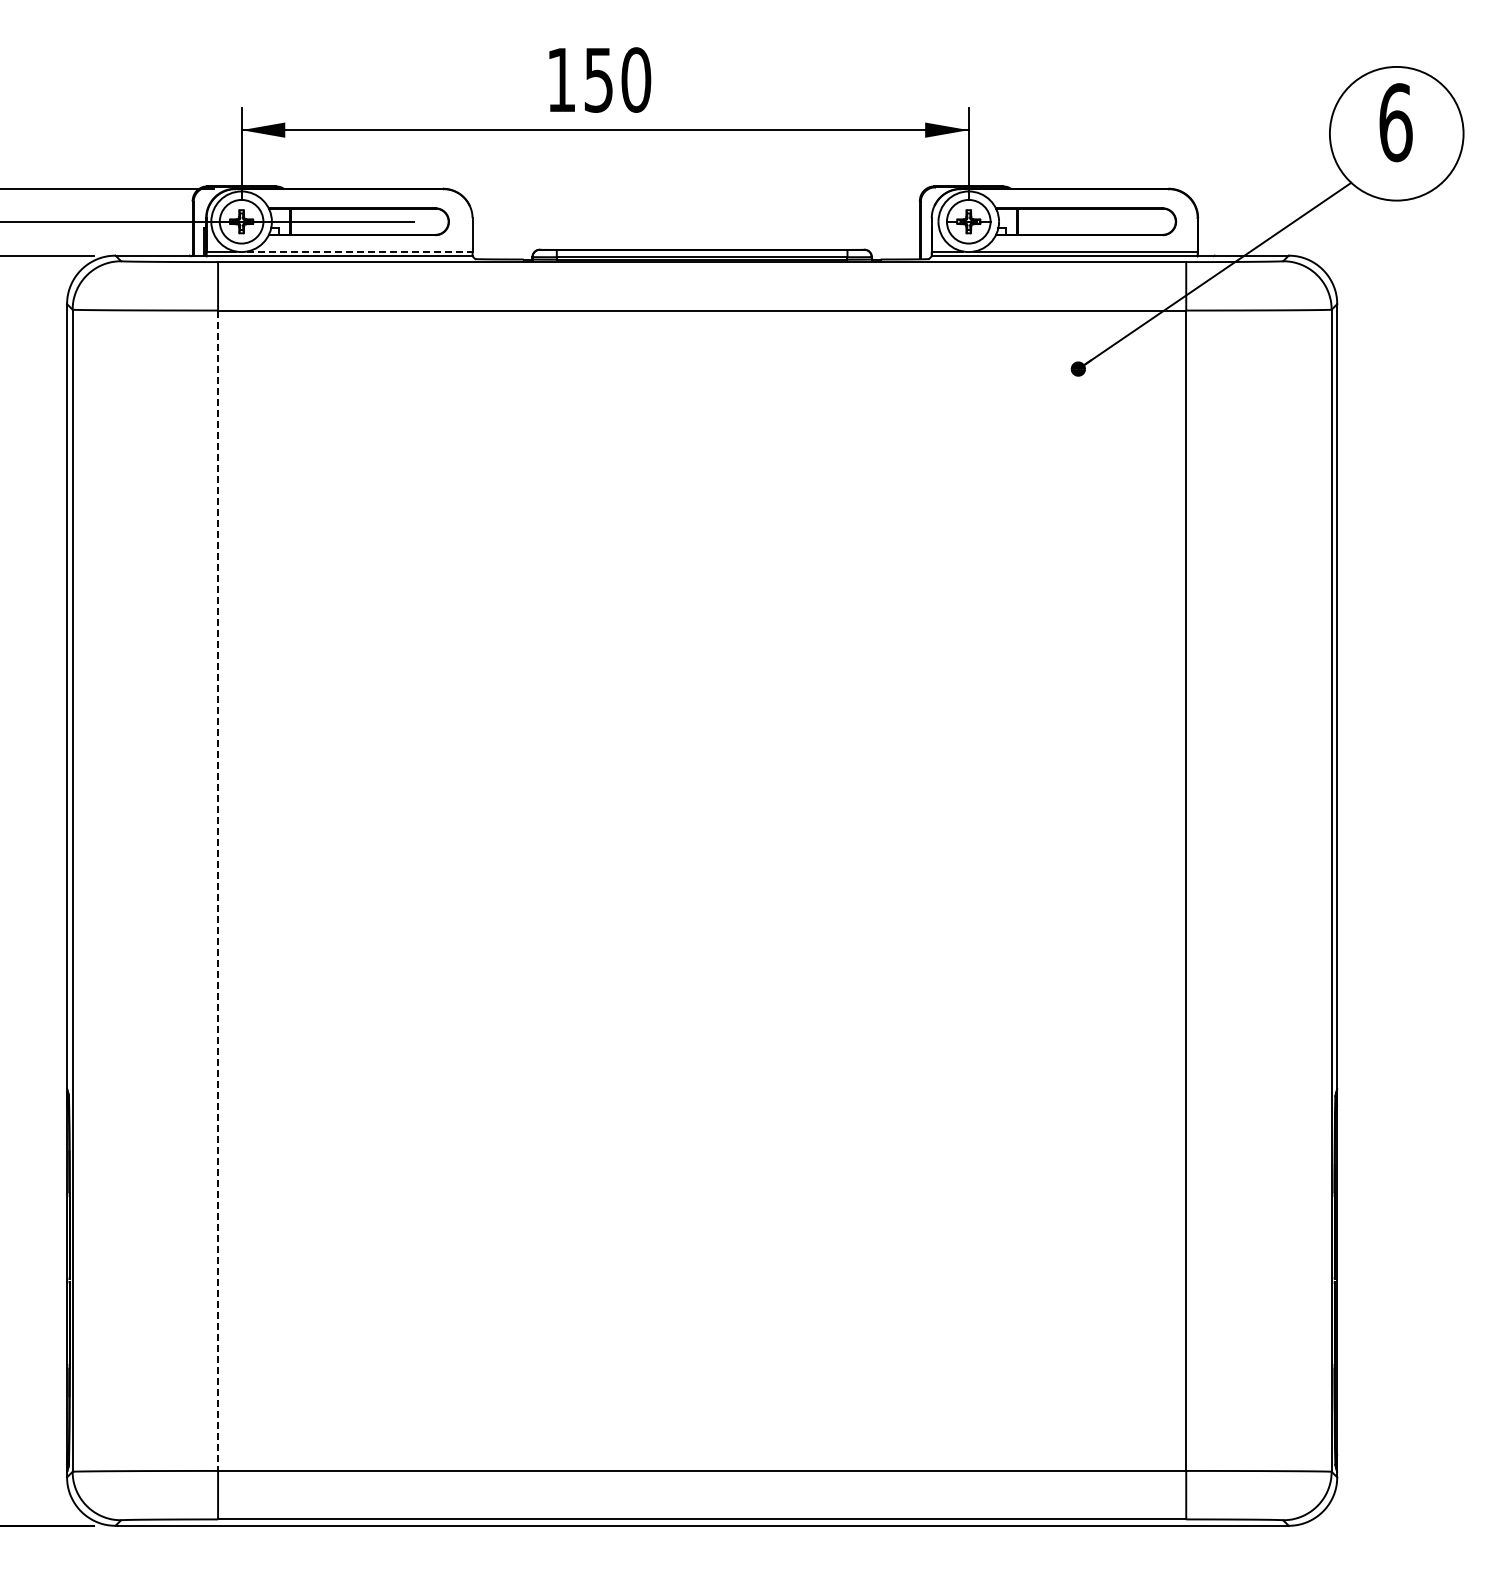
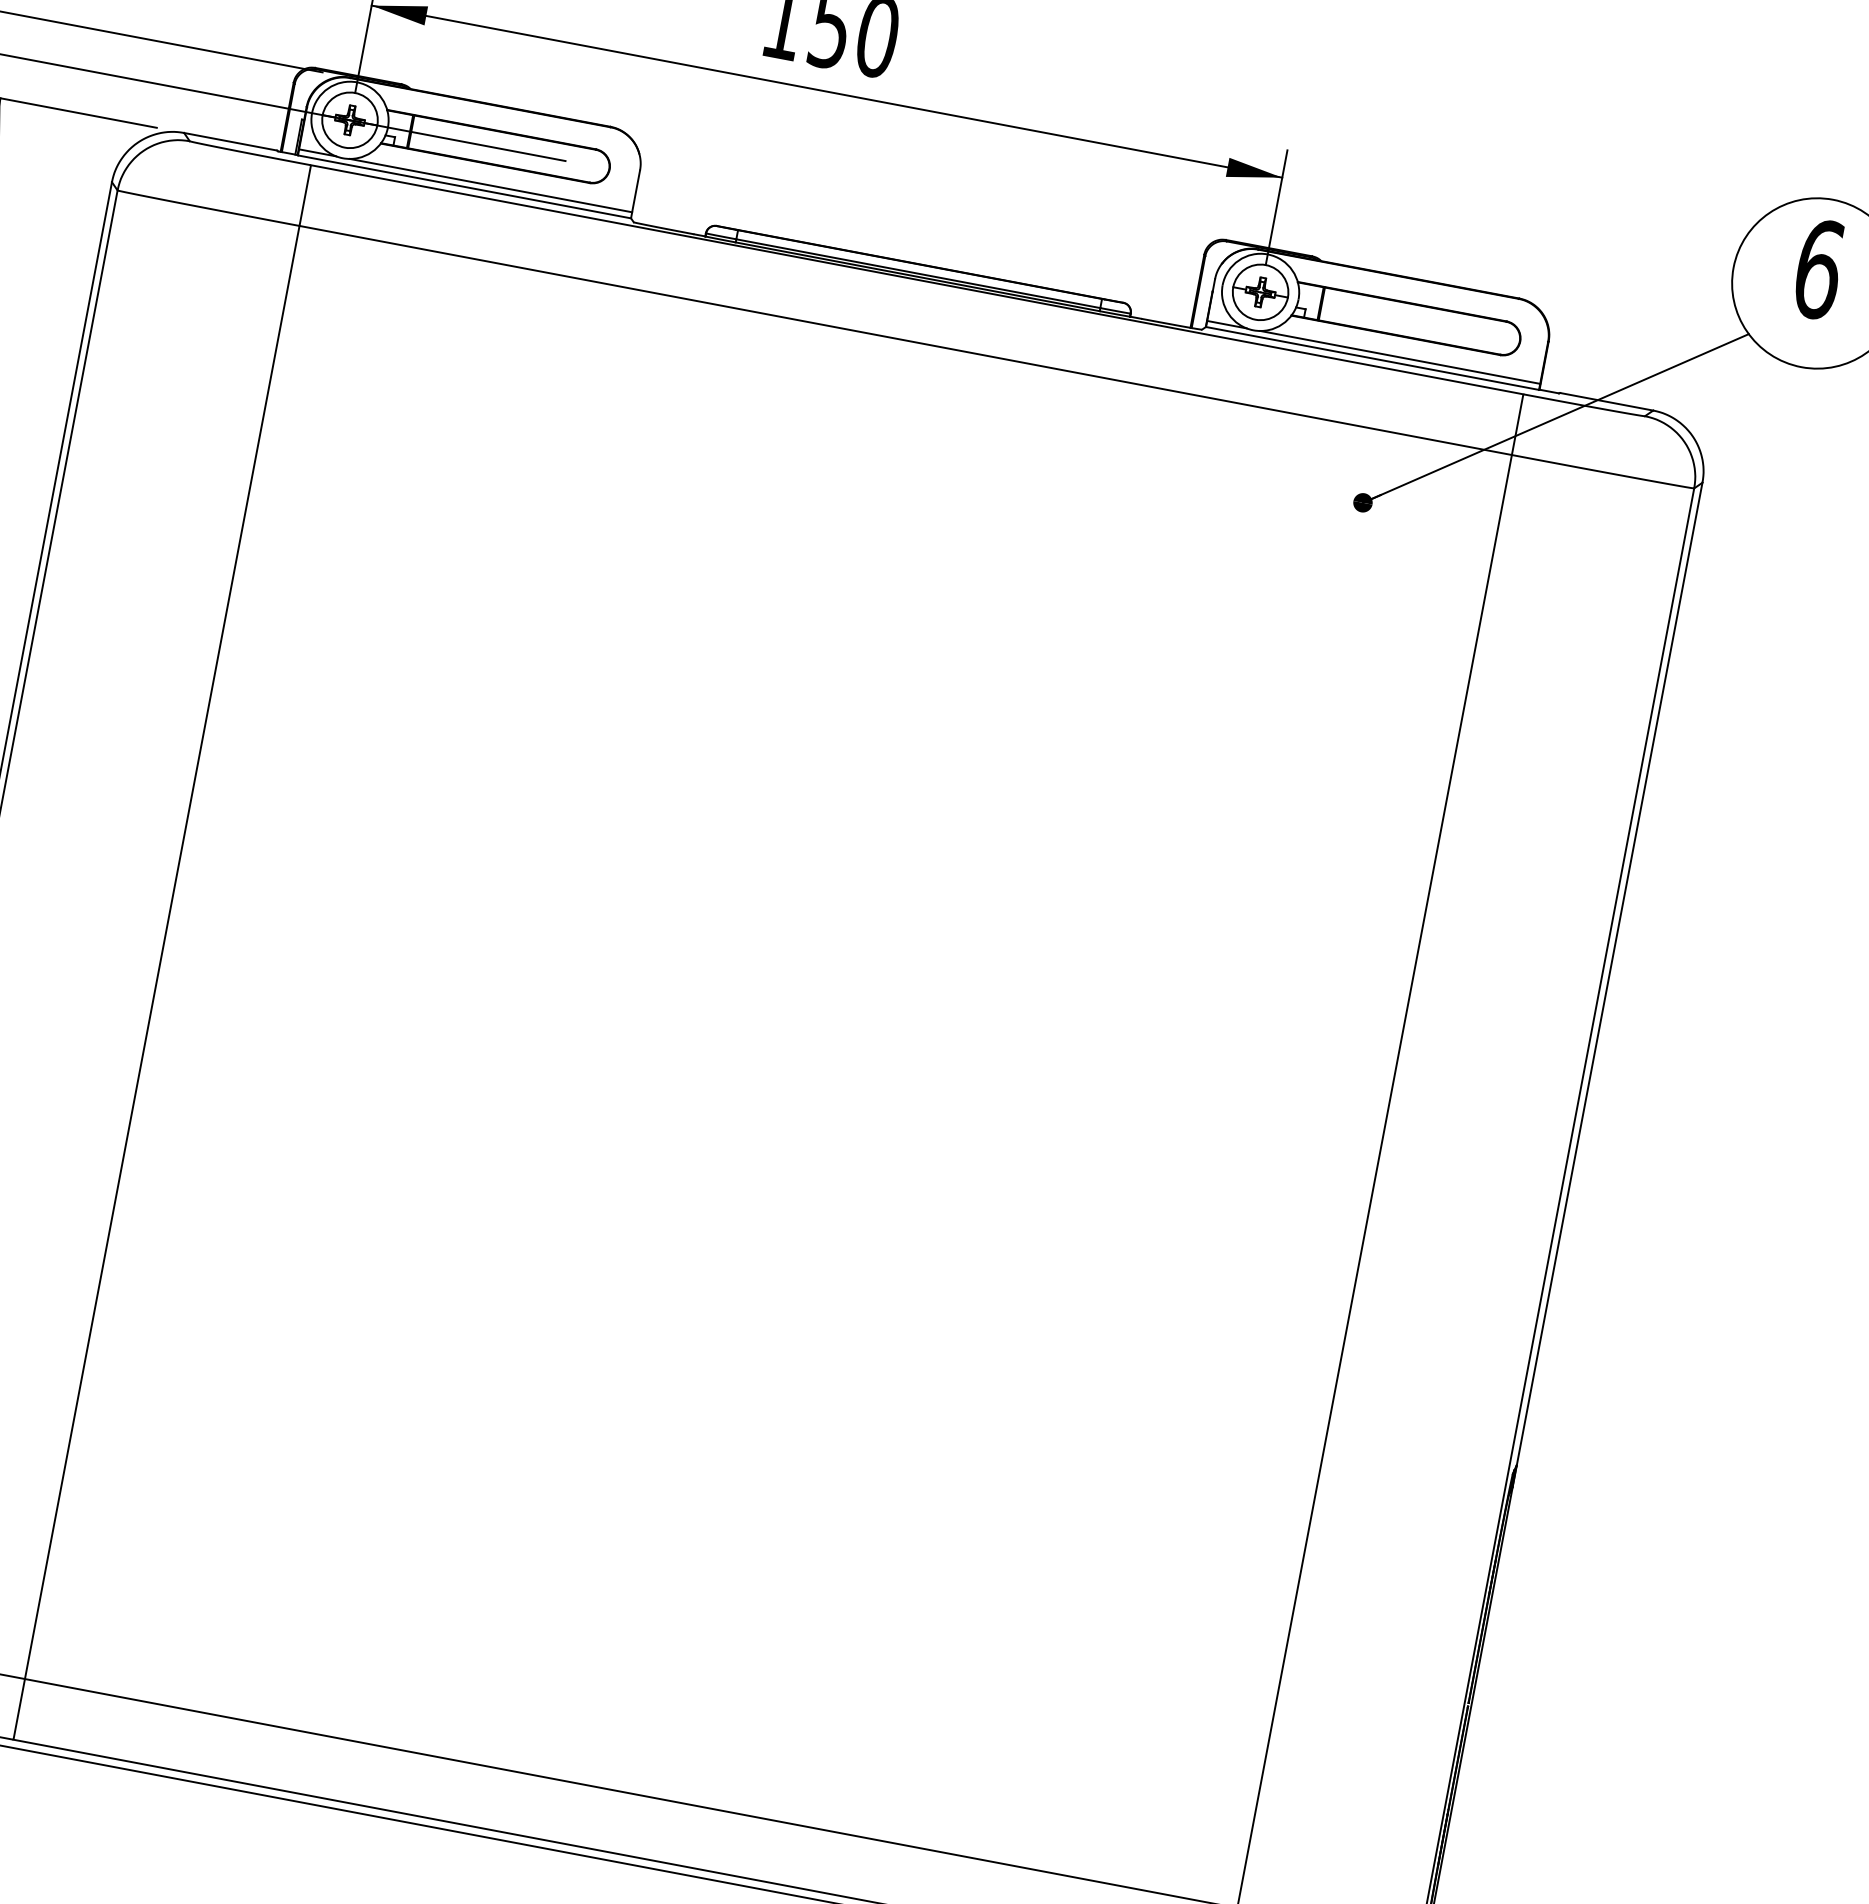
line: (359, 251) -> (490, 185), dashed -> solid
line: (218, 891) -> (162, 953), dashed -> solid

